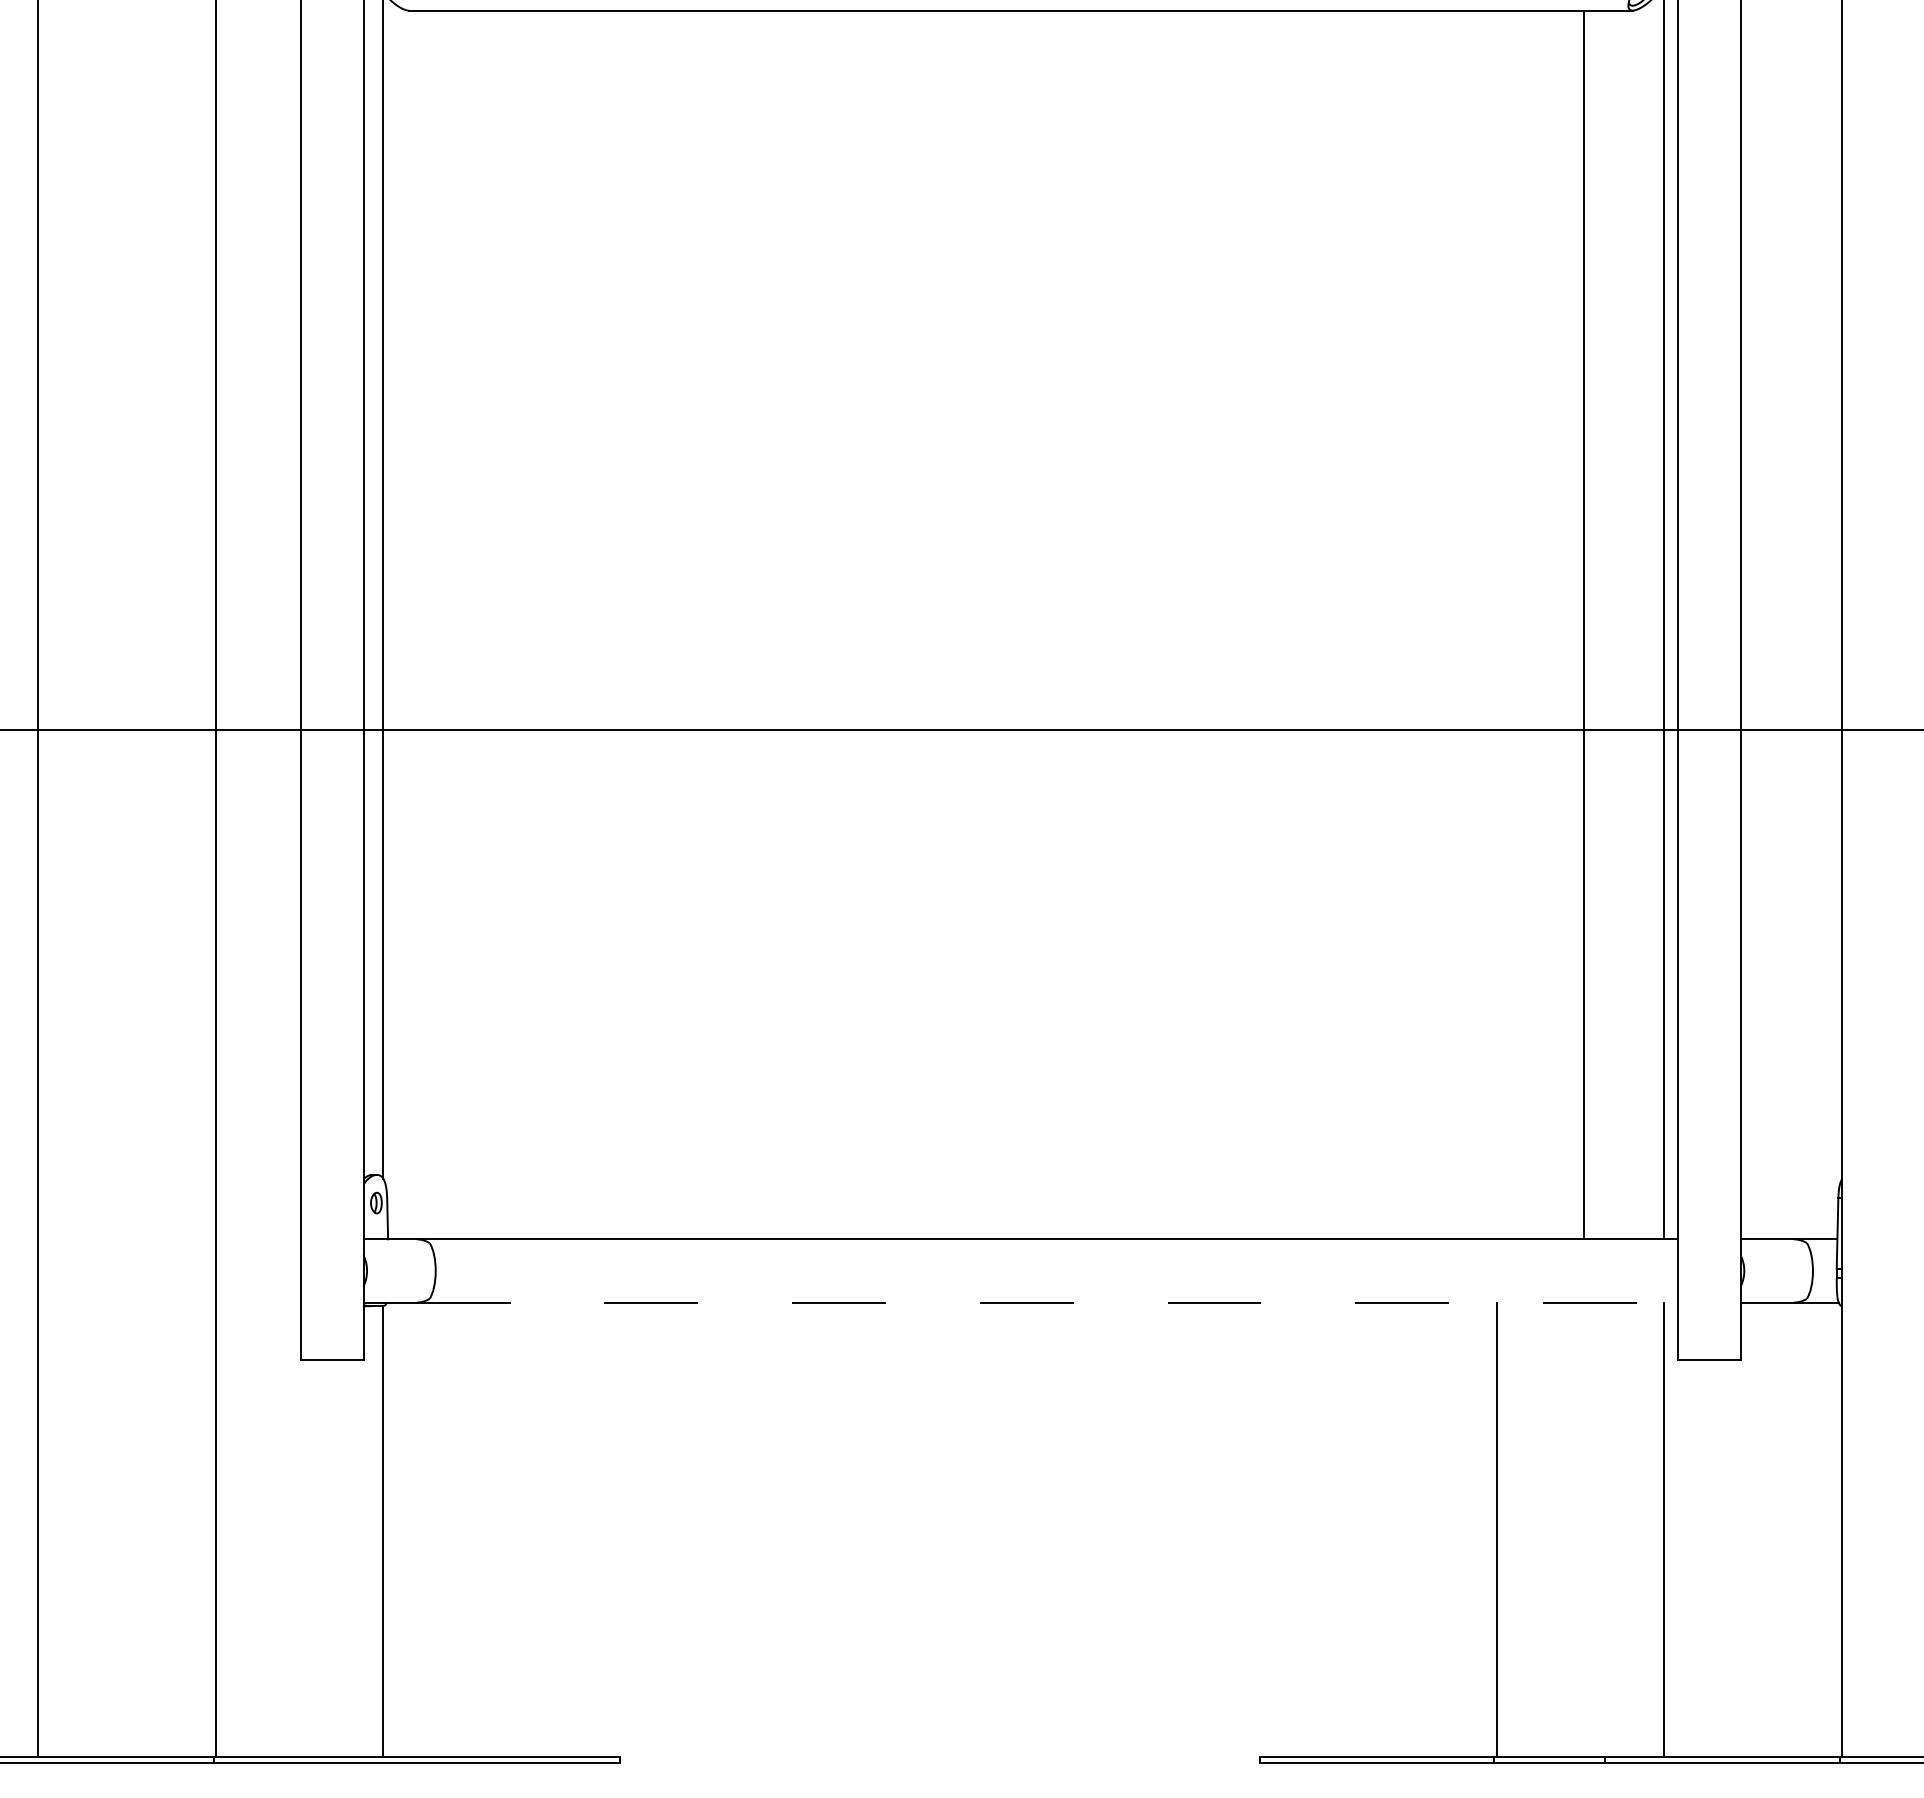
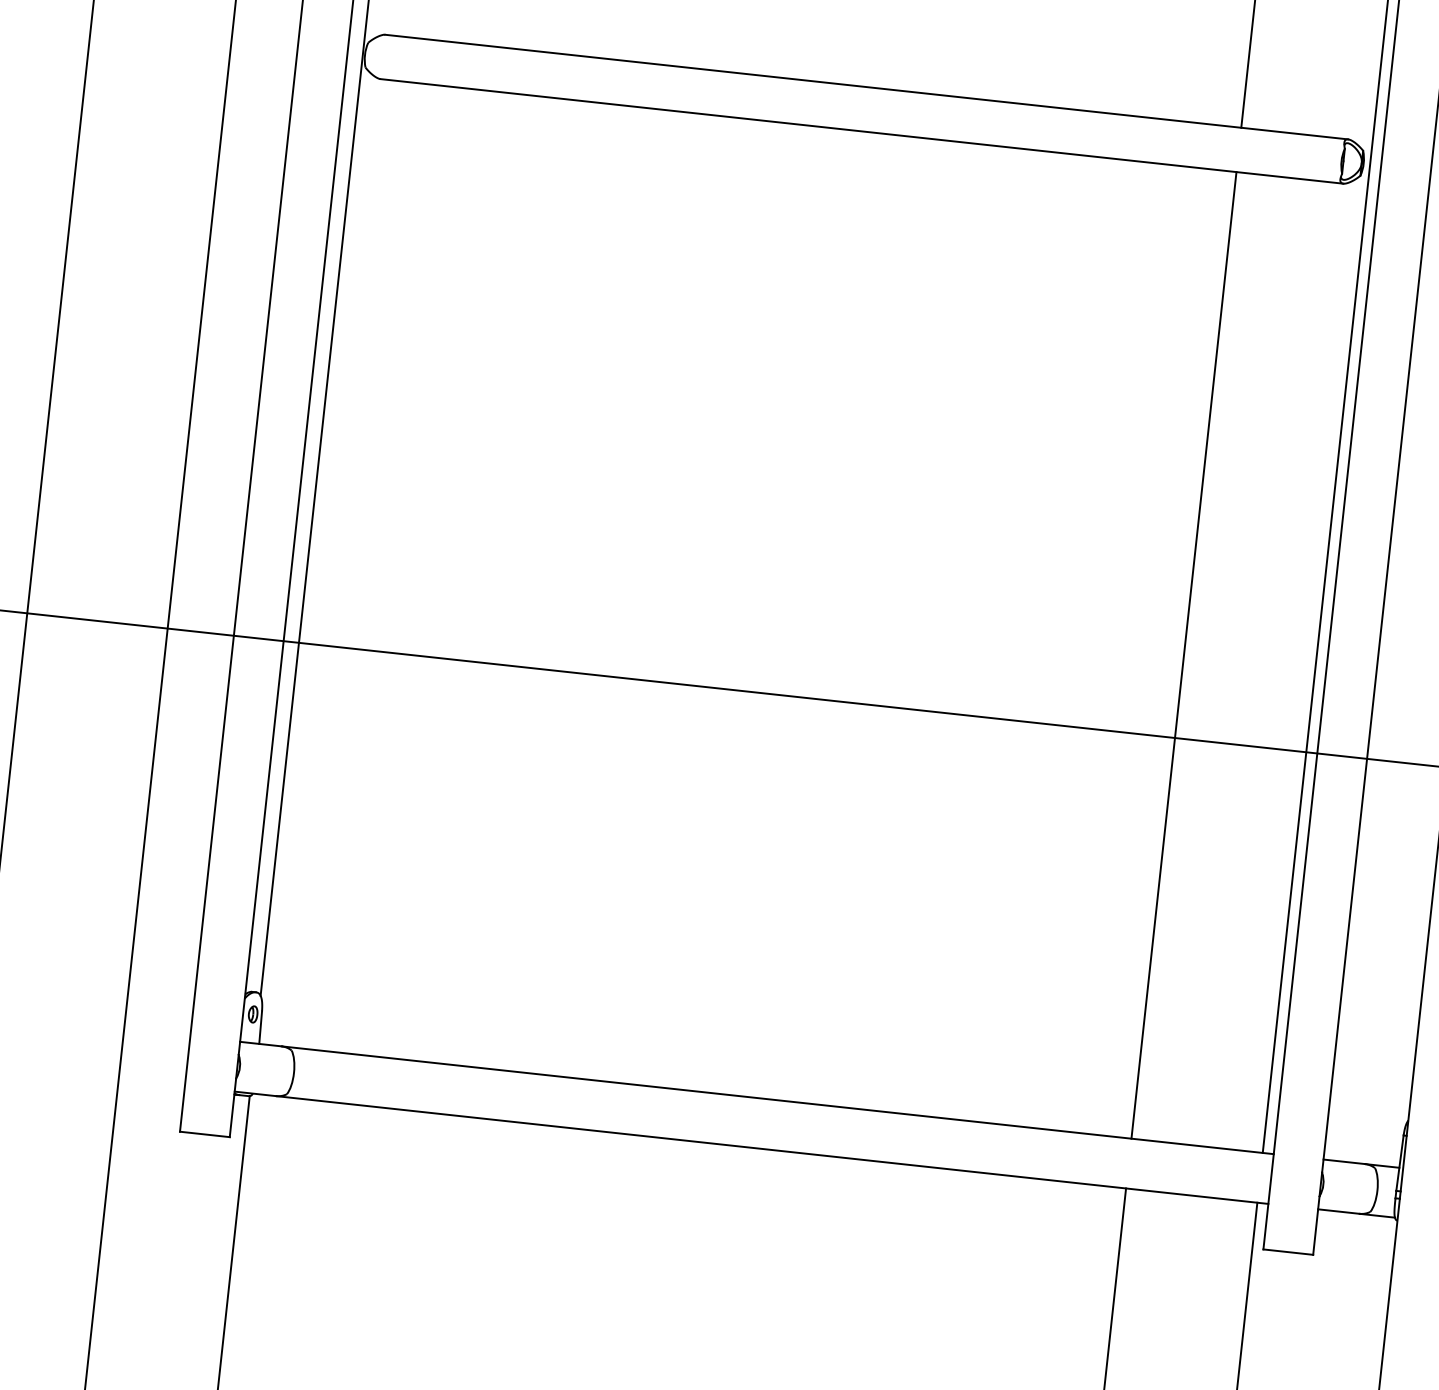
line: (1583, 624) -> (1183, 654), moved
line: (1047, 1302) -> (772, 1149), dashed -> solid

